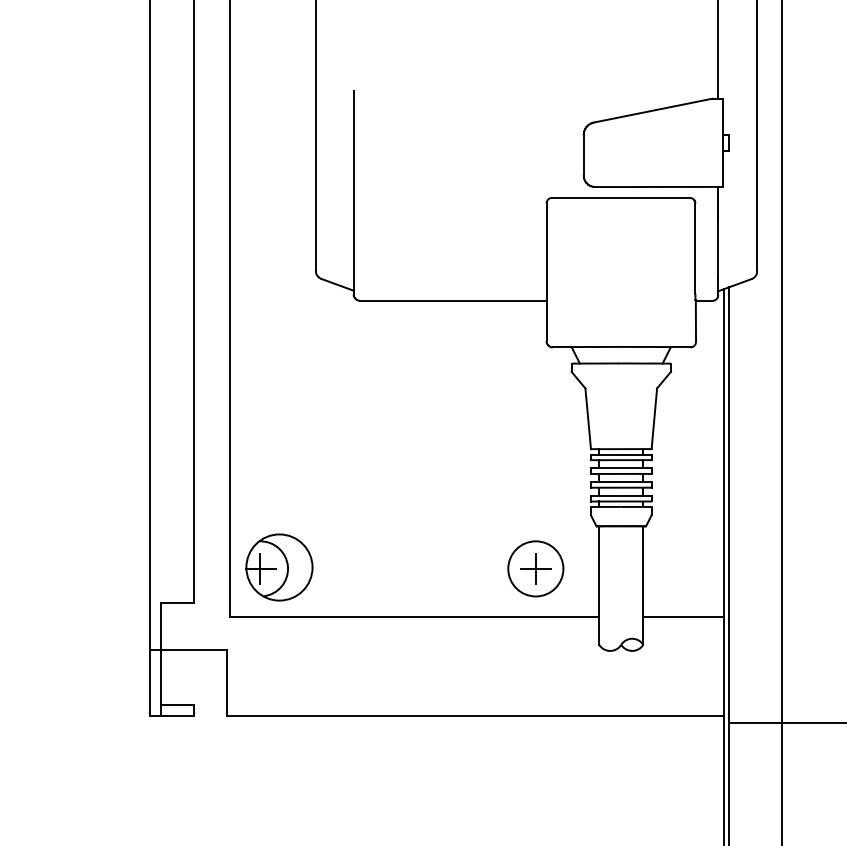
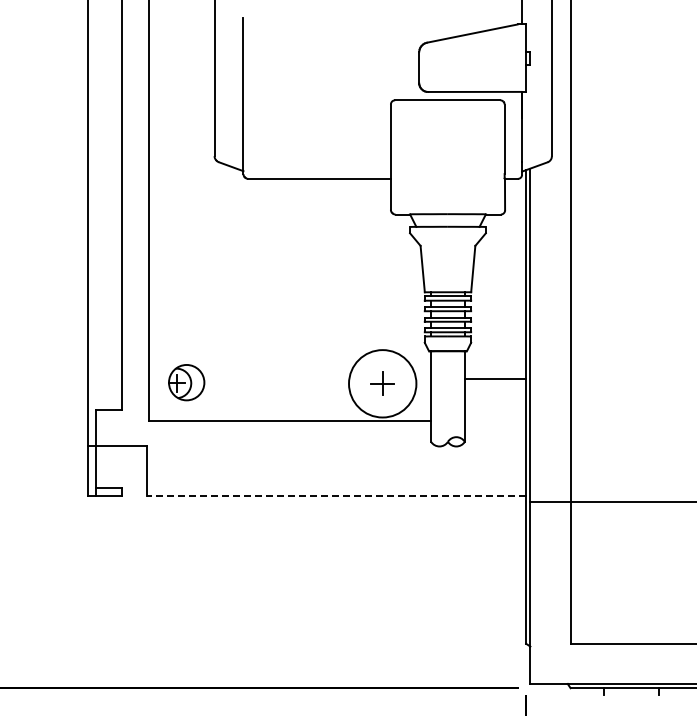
part: (279, 567) -> (186, 382), size x0.7
circle: (535, 568) -> (382, 383), size x1.6
line: (683, 616) -> (495, 378), moved
line: (475, 716) -> (336, 496), solid -> dashed

